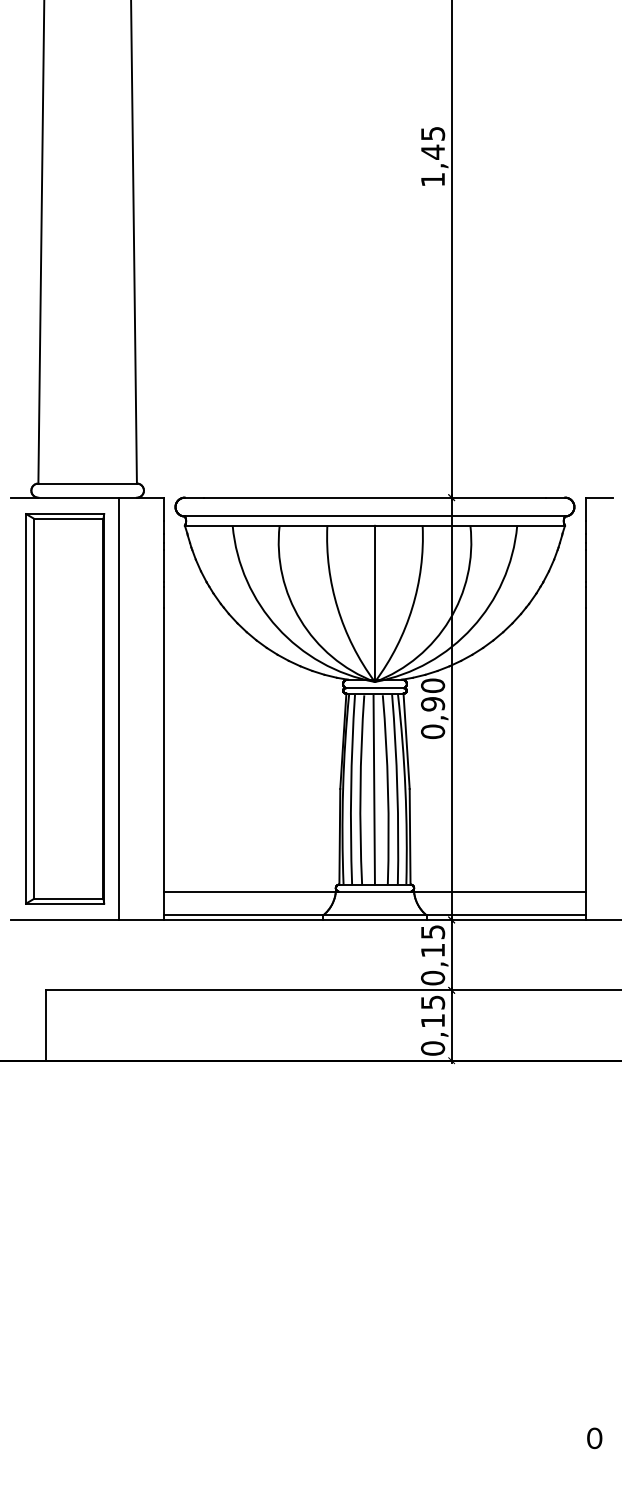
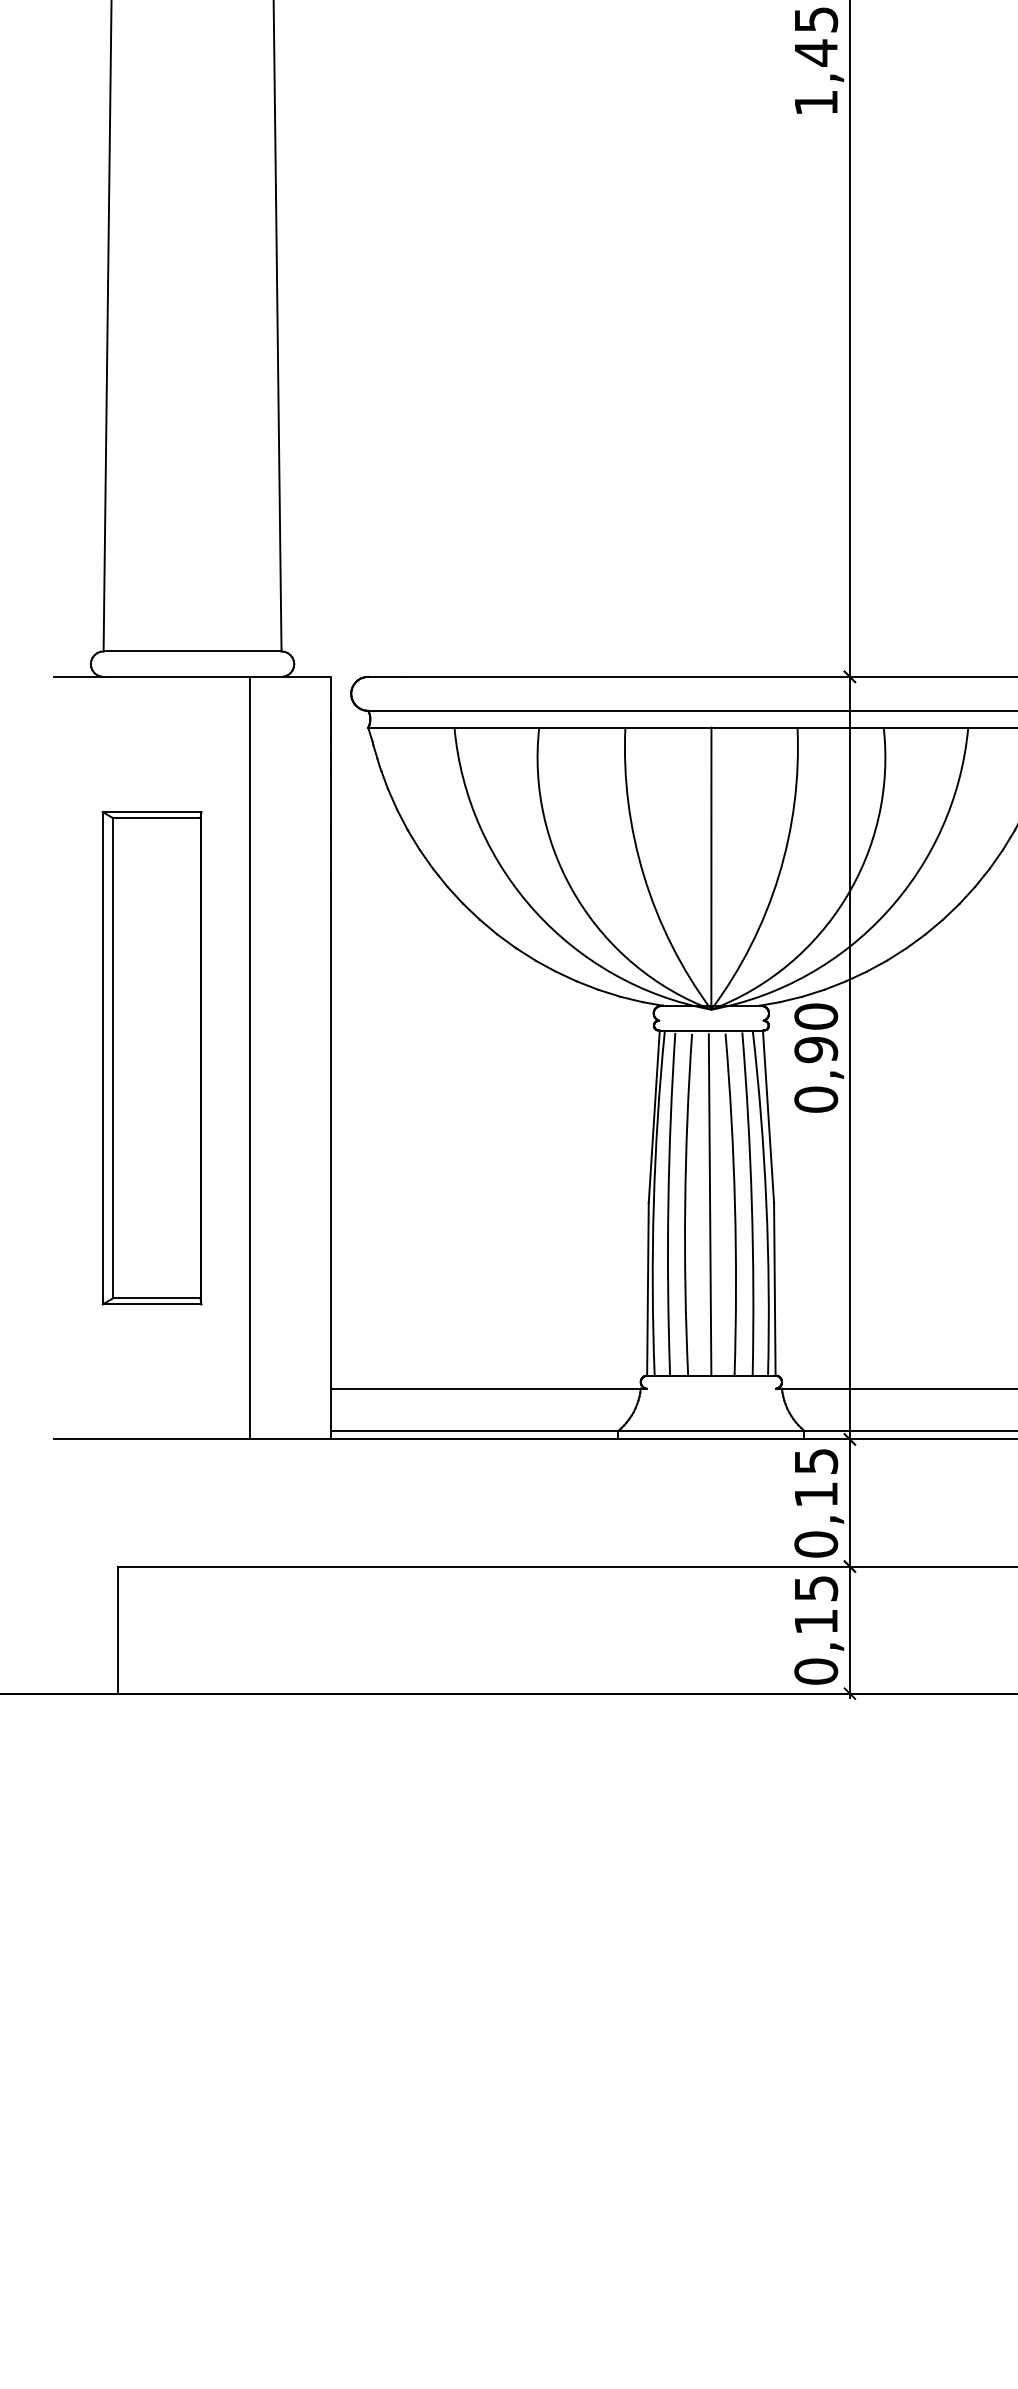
line: (374, 688) -> (710, 1021), removed
part: (65, 708) -> (152, 1057), size x0.7
line: (374, 891) -> (710, 1388), removed

